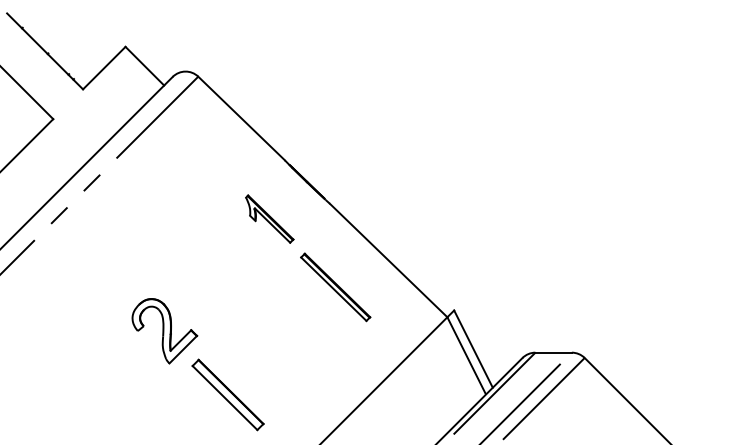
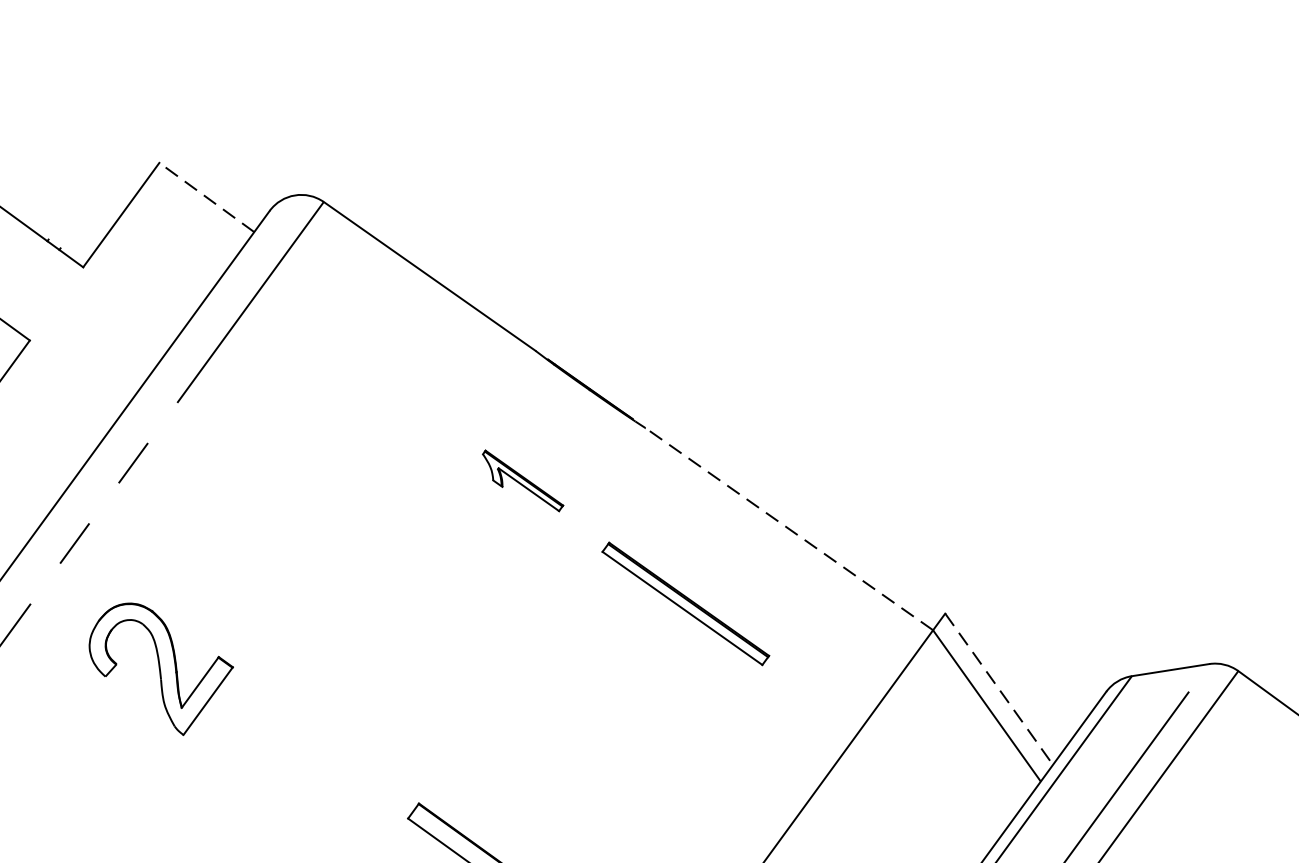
line: (144, 65) -> (205, 196), solid -> dashed
part: (269, 218) -> (522, 479), size x0.7
line: (388, 260) -> (789, 529), solid -> dashed
part: (164, 331) -> (162, 668), moved
line: (473, 349) -> (999, 690), solid -> dashed

